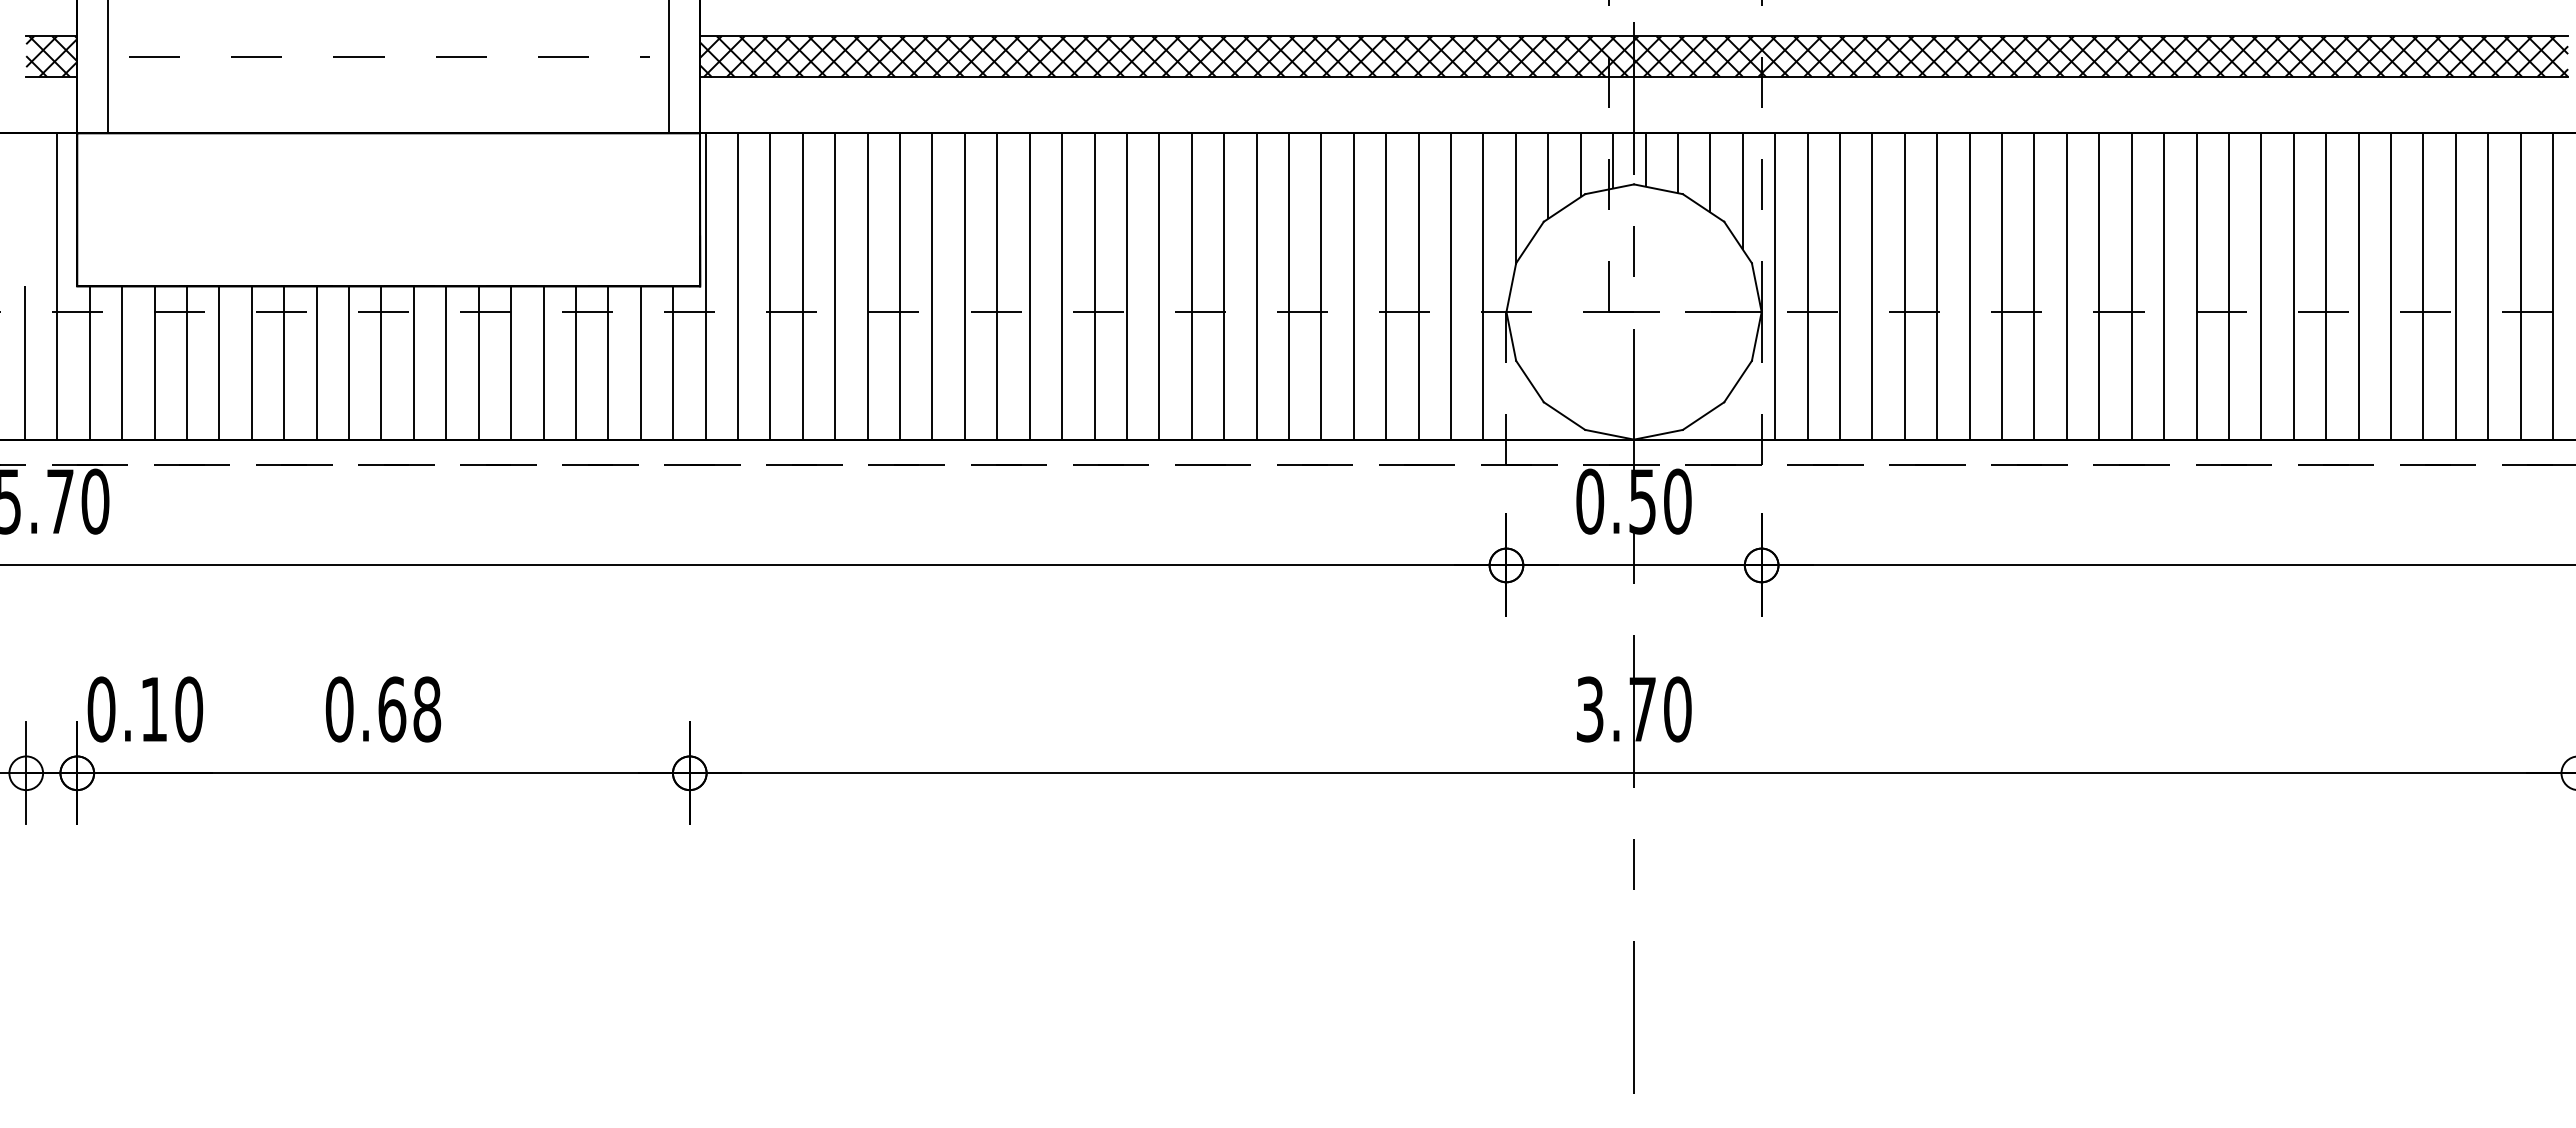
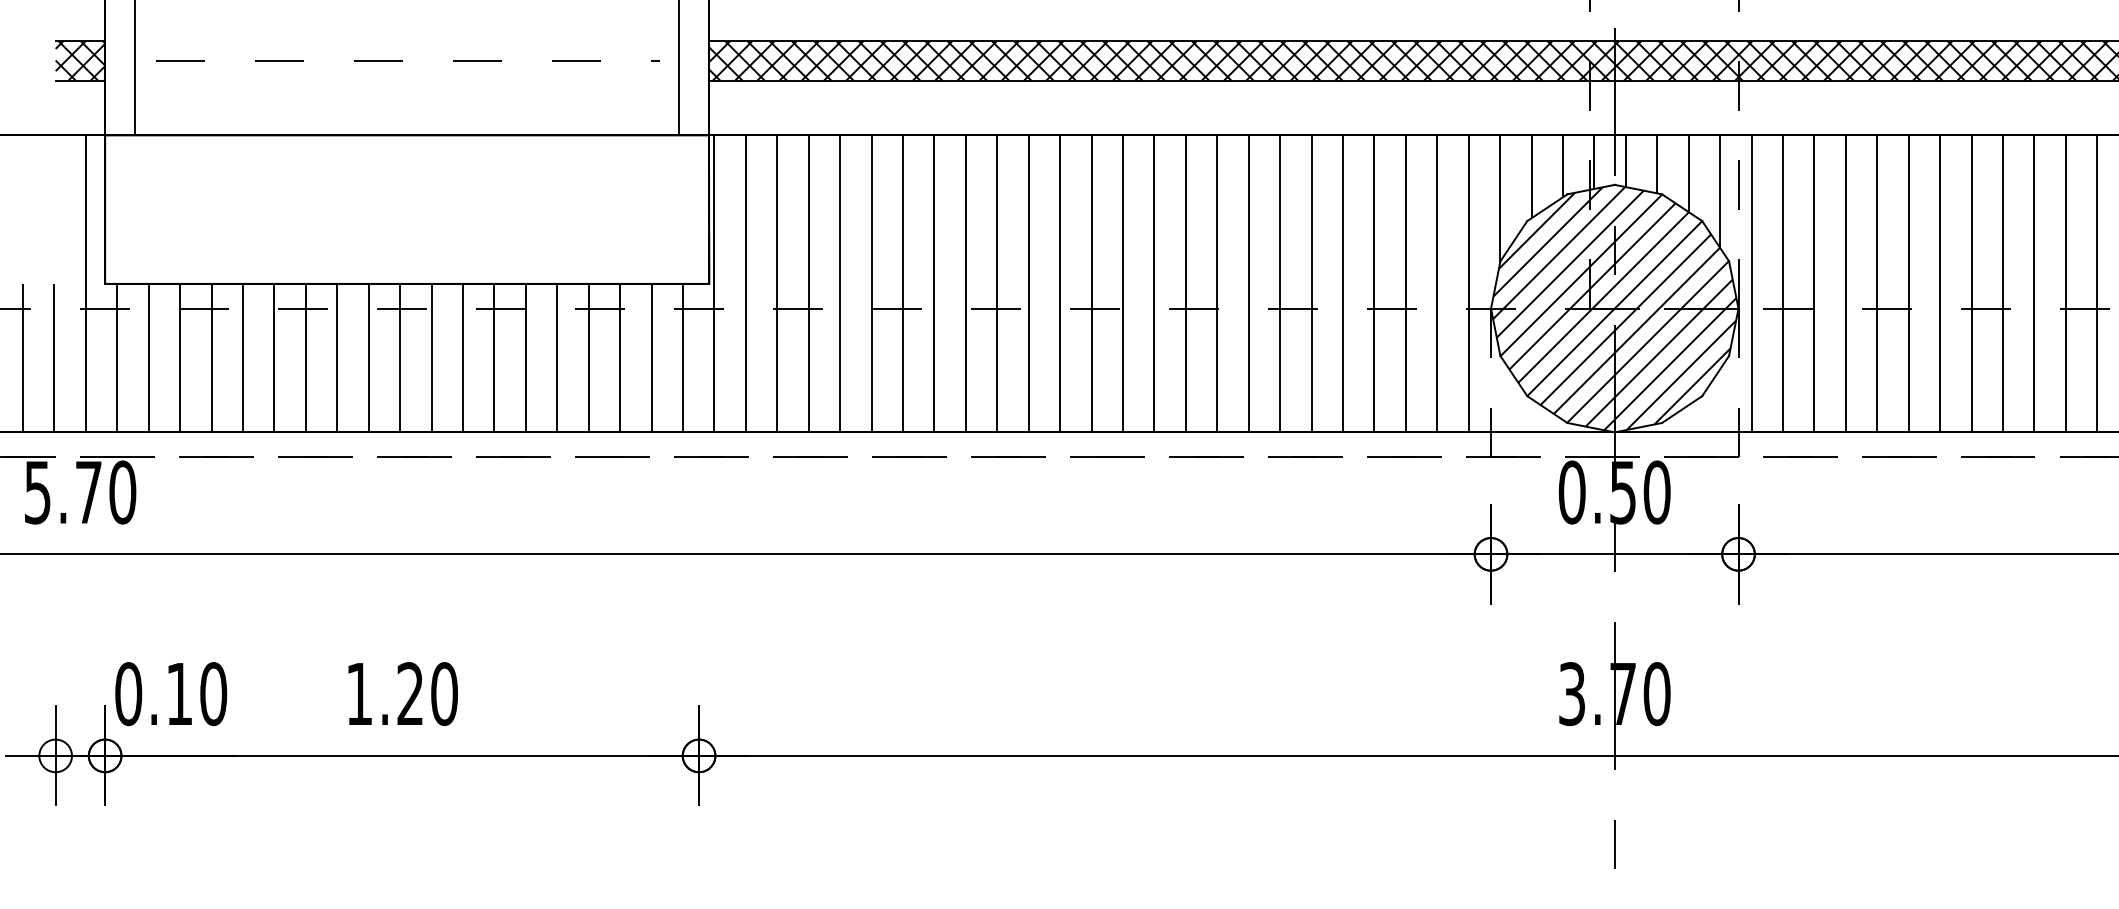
hatch: (1633, 311) -> (1614, 308), added
text: (383, 709) -> (402, 694), 0.68 -> 1.20

